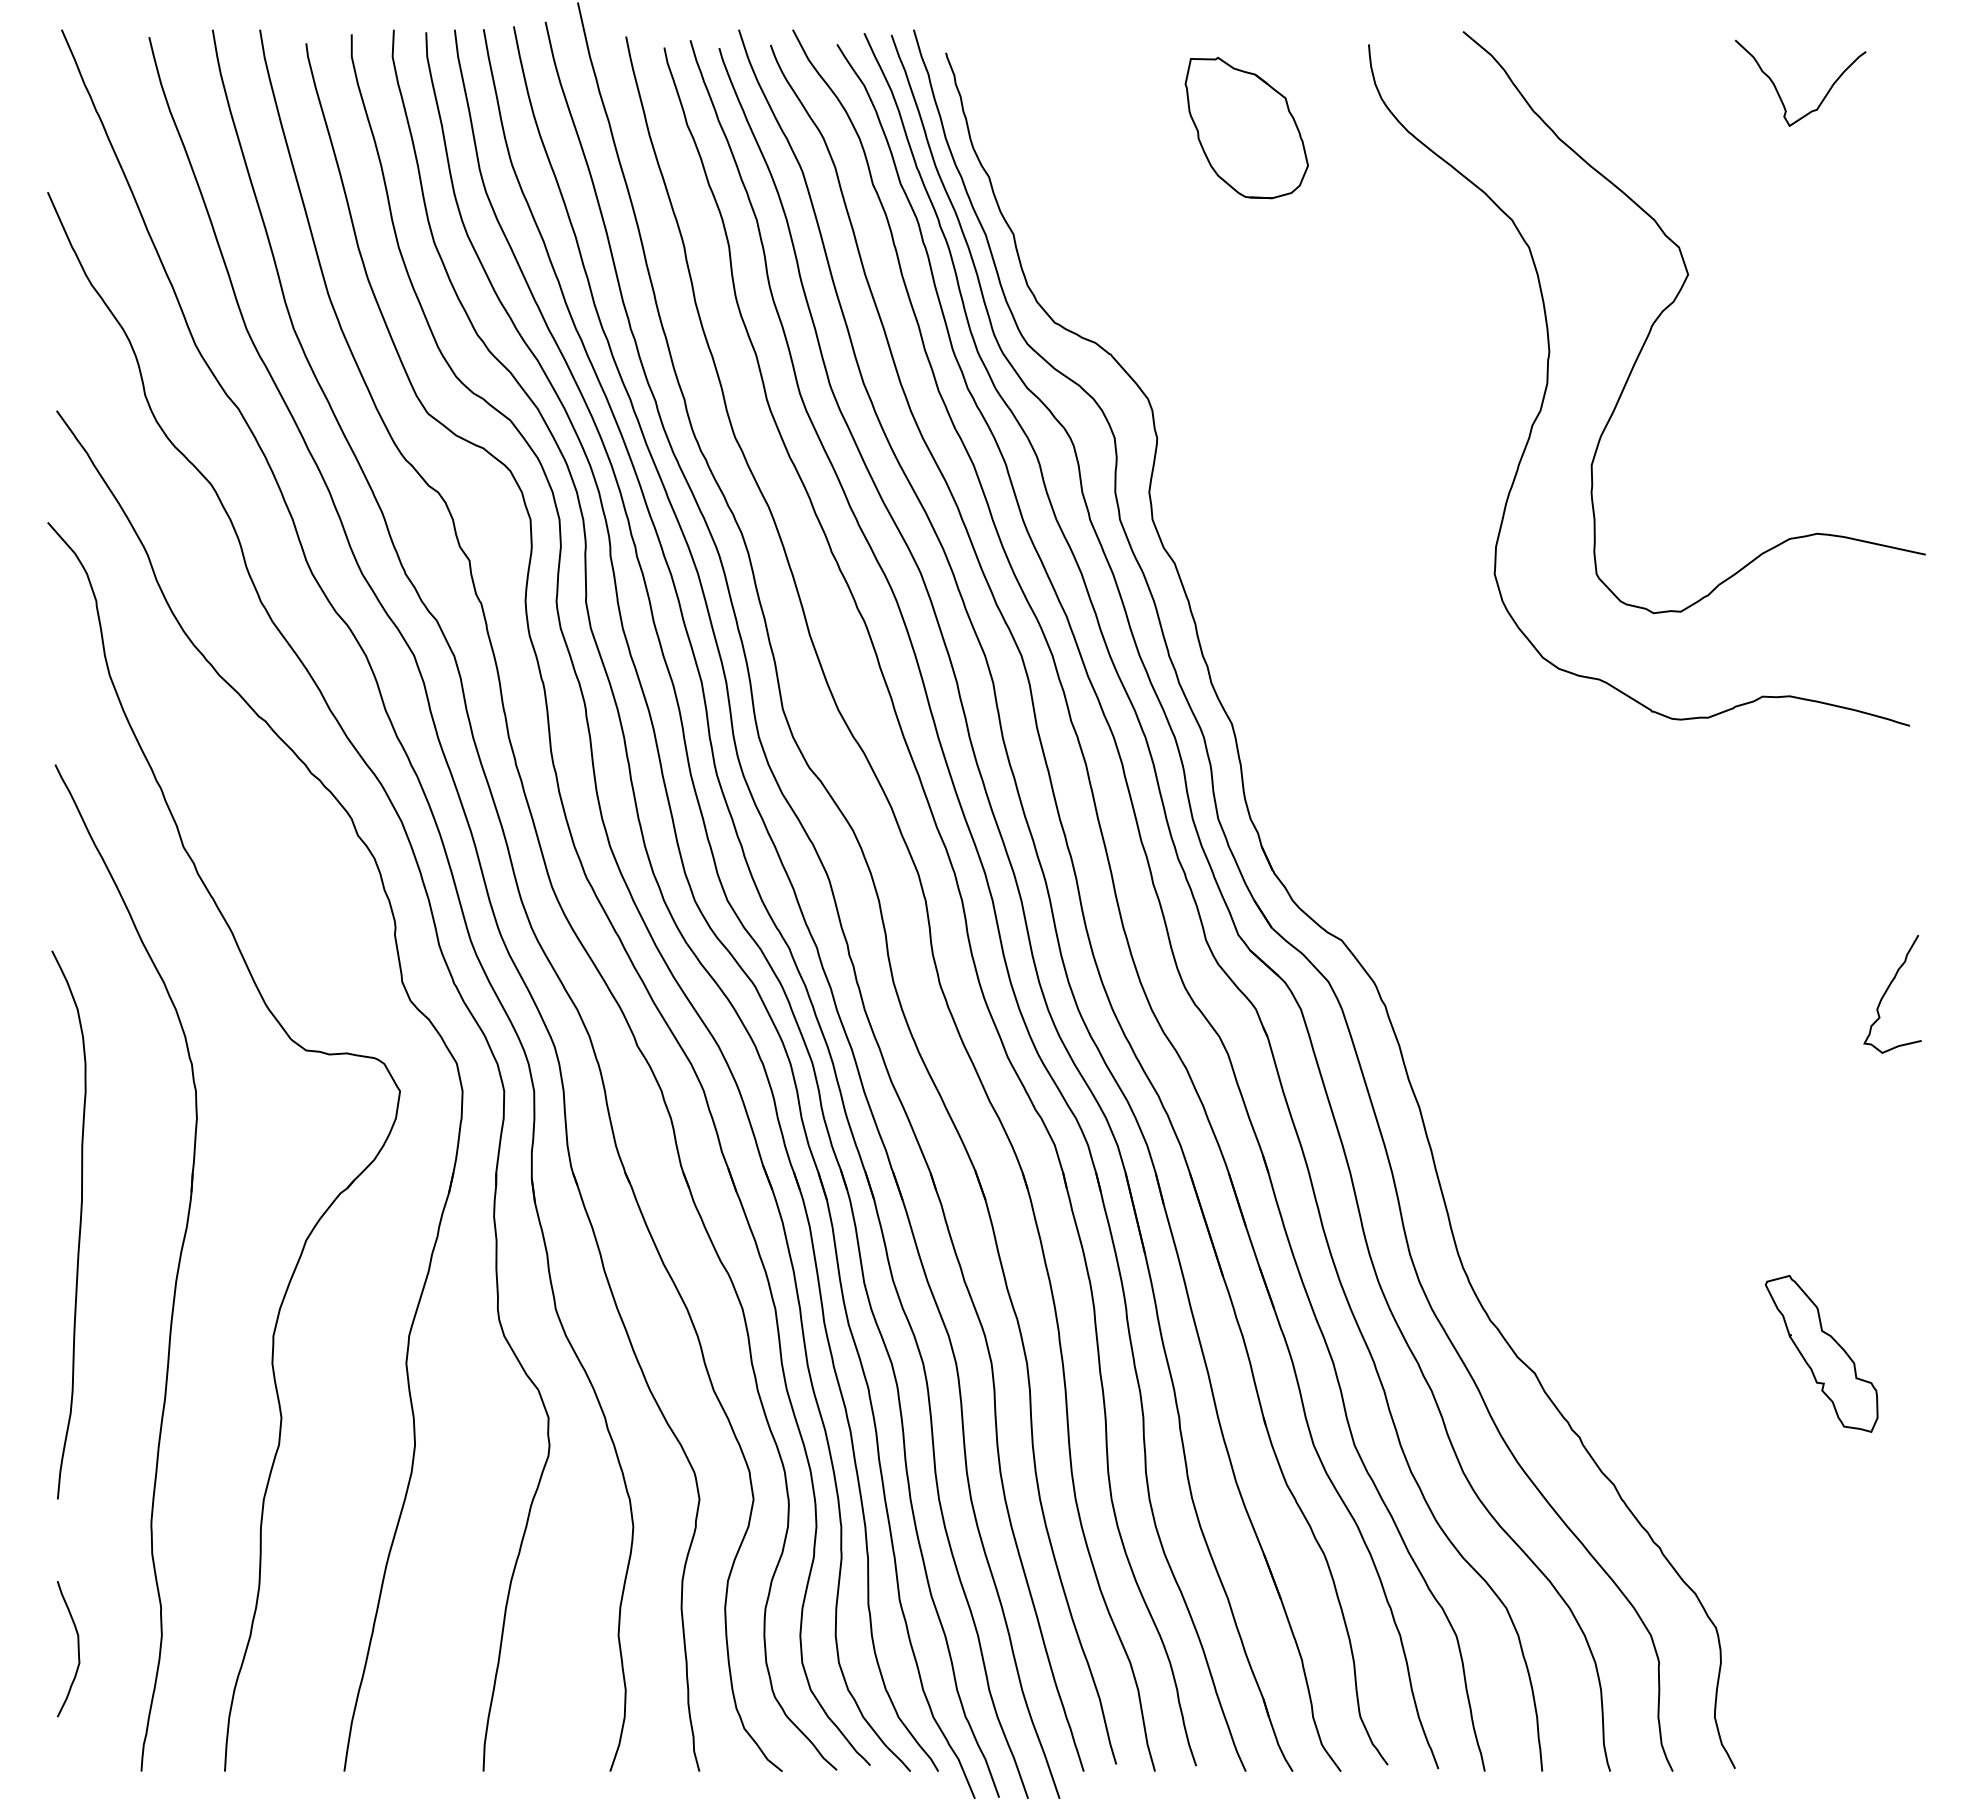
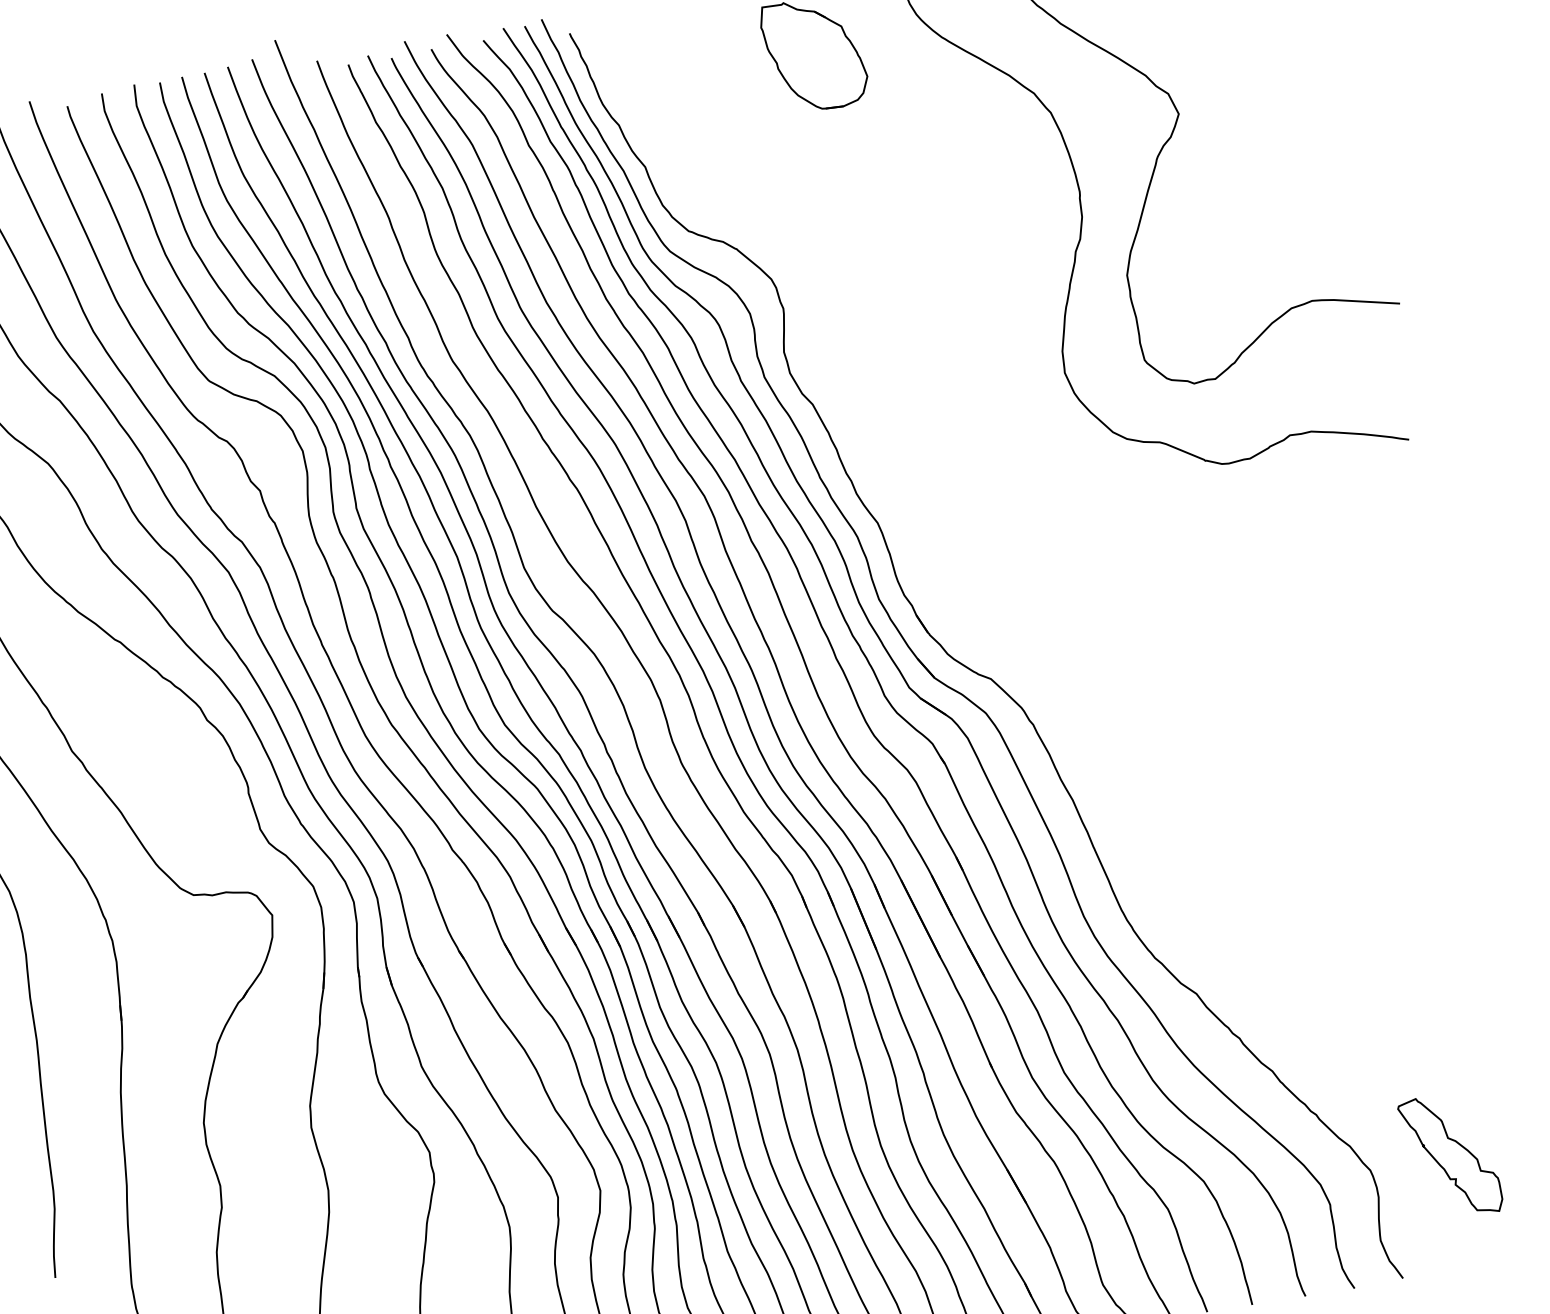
curve: (1887, 991) -> (1424, 650), removed
part: (1821, 1353) -> (1450, 1155), moved

